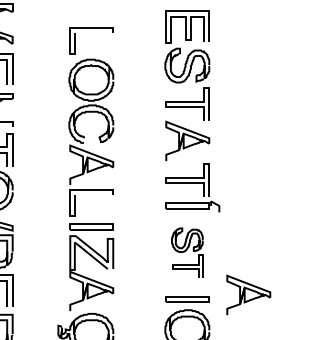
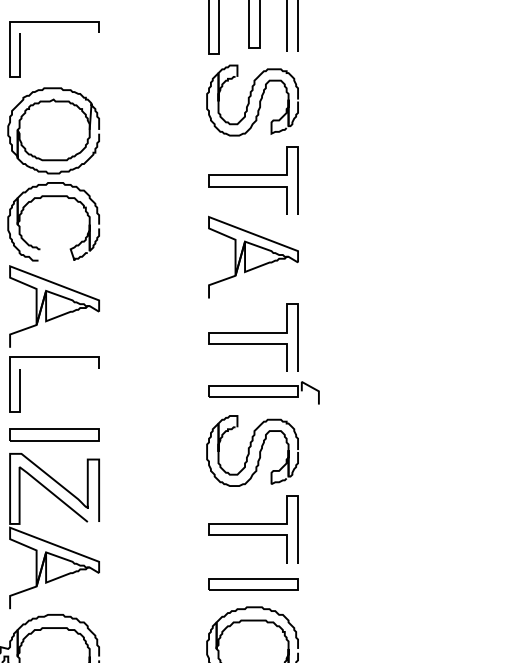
part: (187, 252) -> (252, 487), size x1.43
part: (248, 294) -> (379, 574), removed

